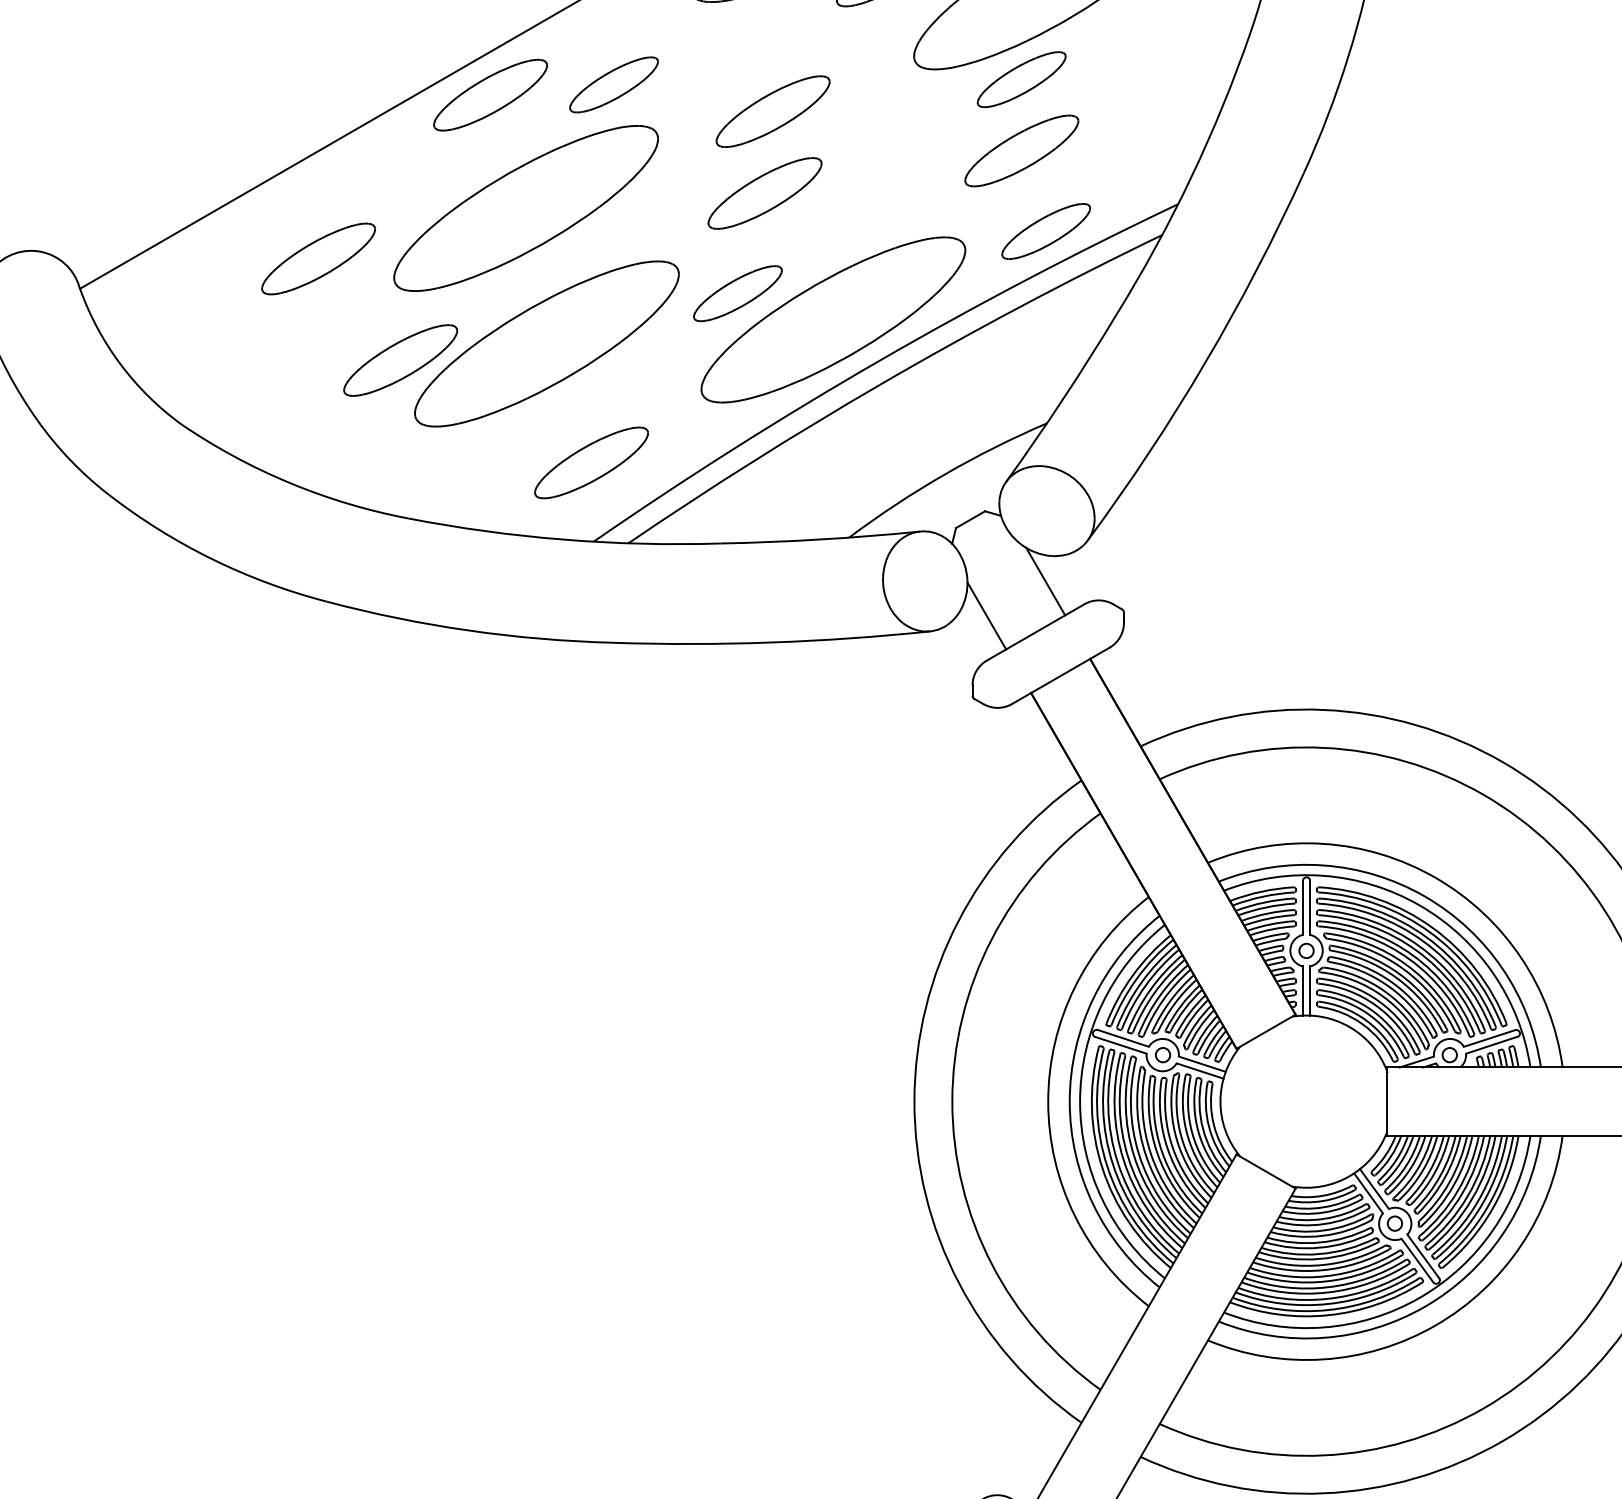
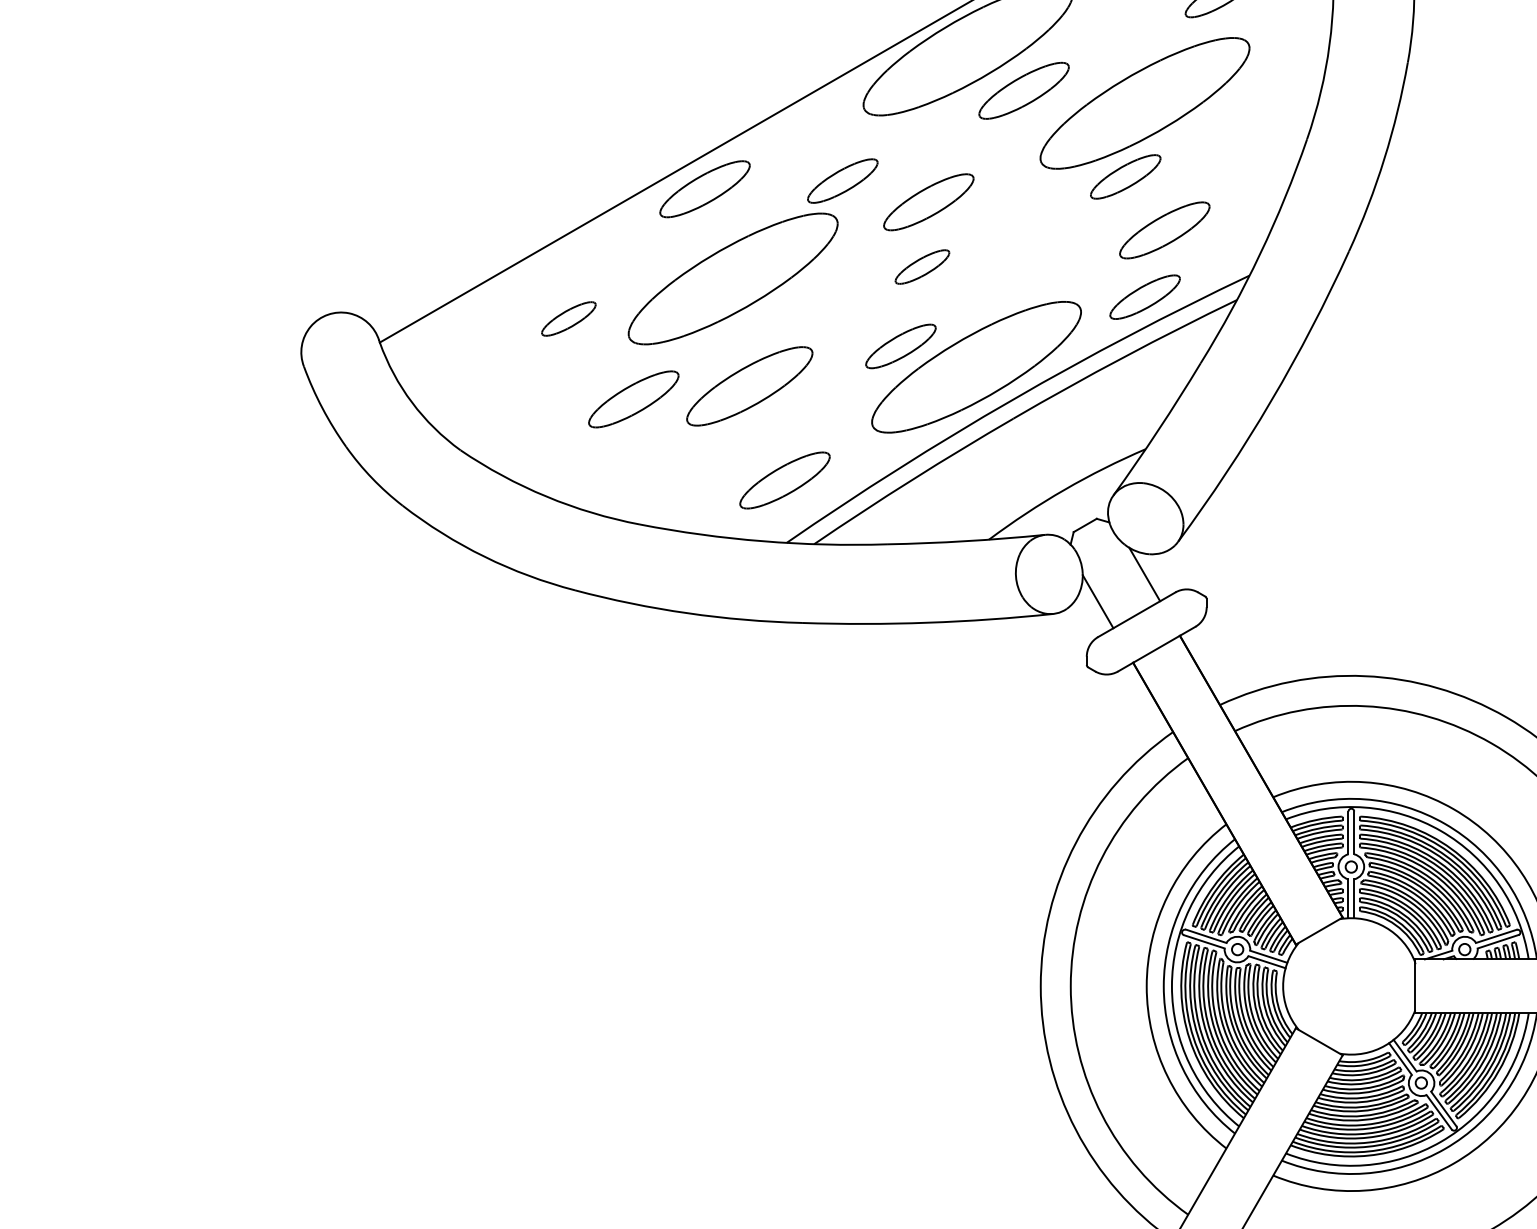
part: (613, 84) -> (842, 180), moved
part: (1021, 151) -> (1164, 230), moved
part: (765, 192) -> (922, 266), size x0.6
part: (318, 258) -> (568, 318), size x0.6
part: (546, 344) -> (749, 386), size x0.6

